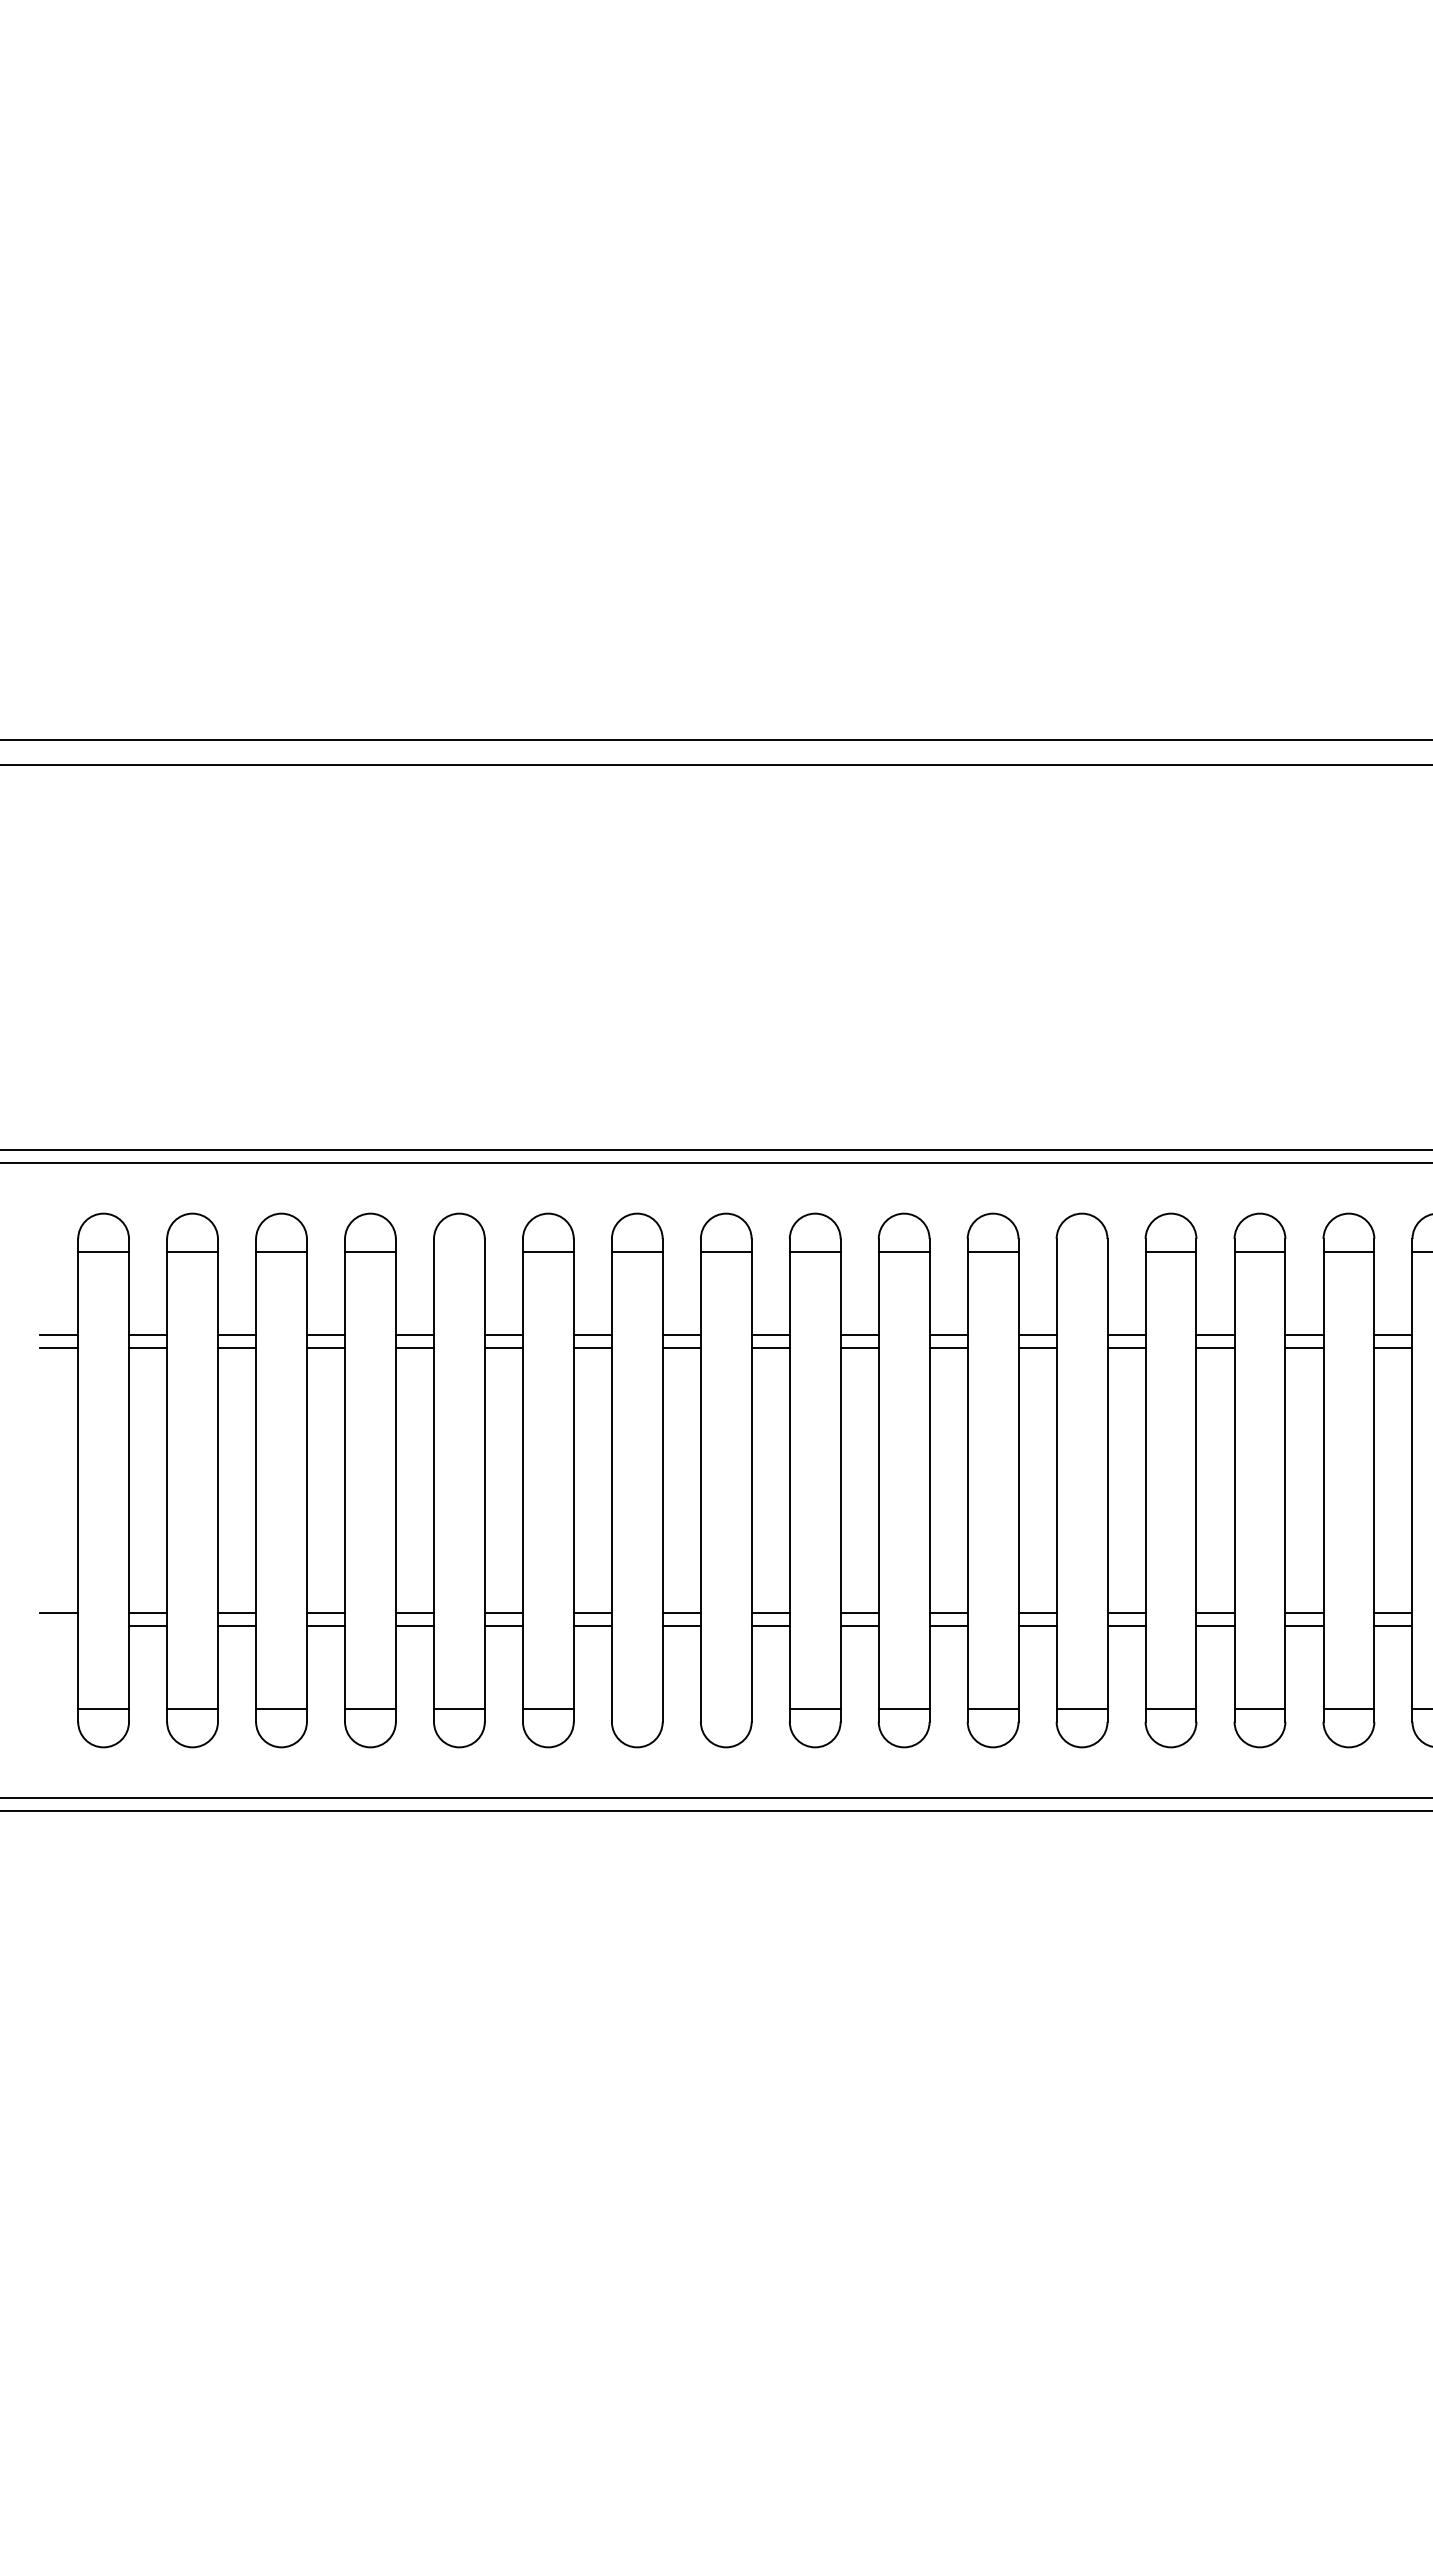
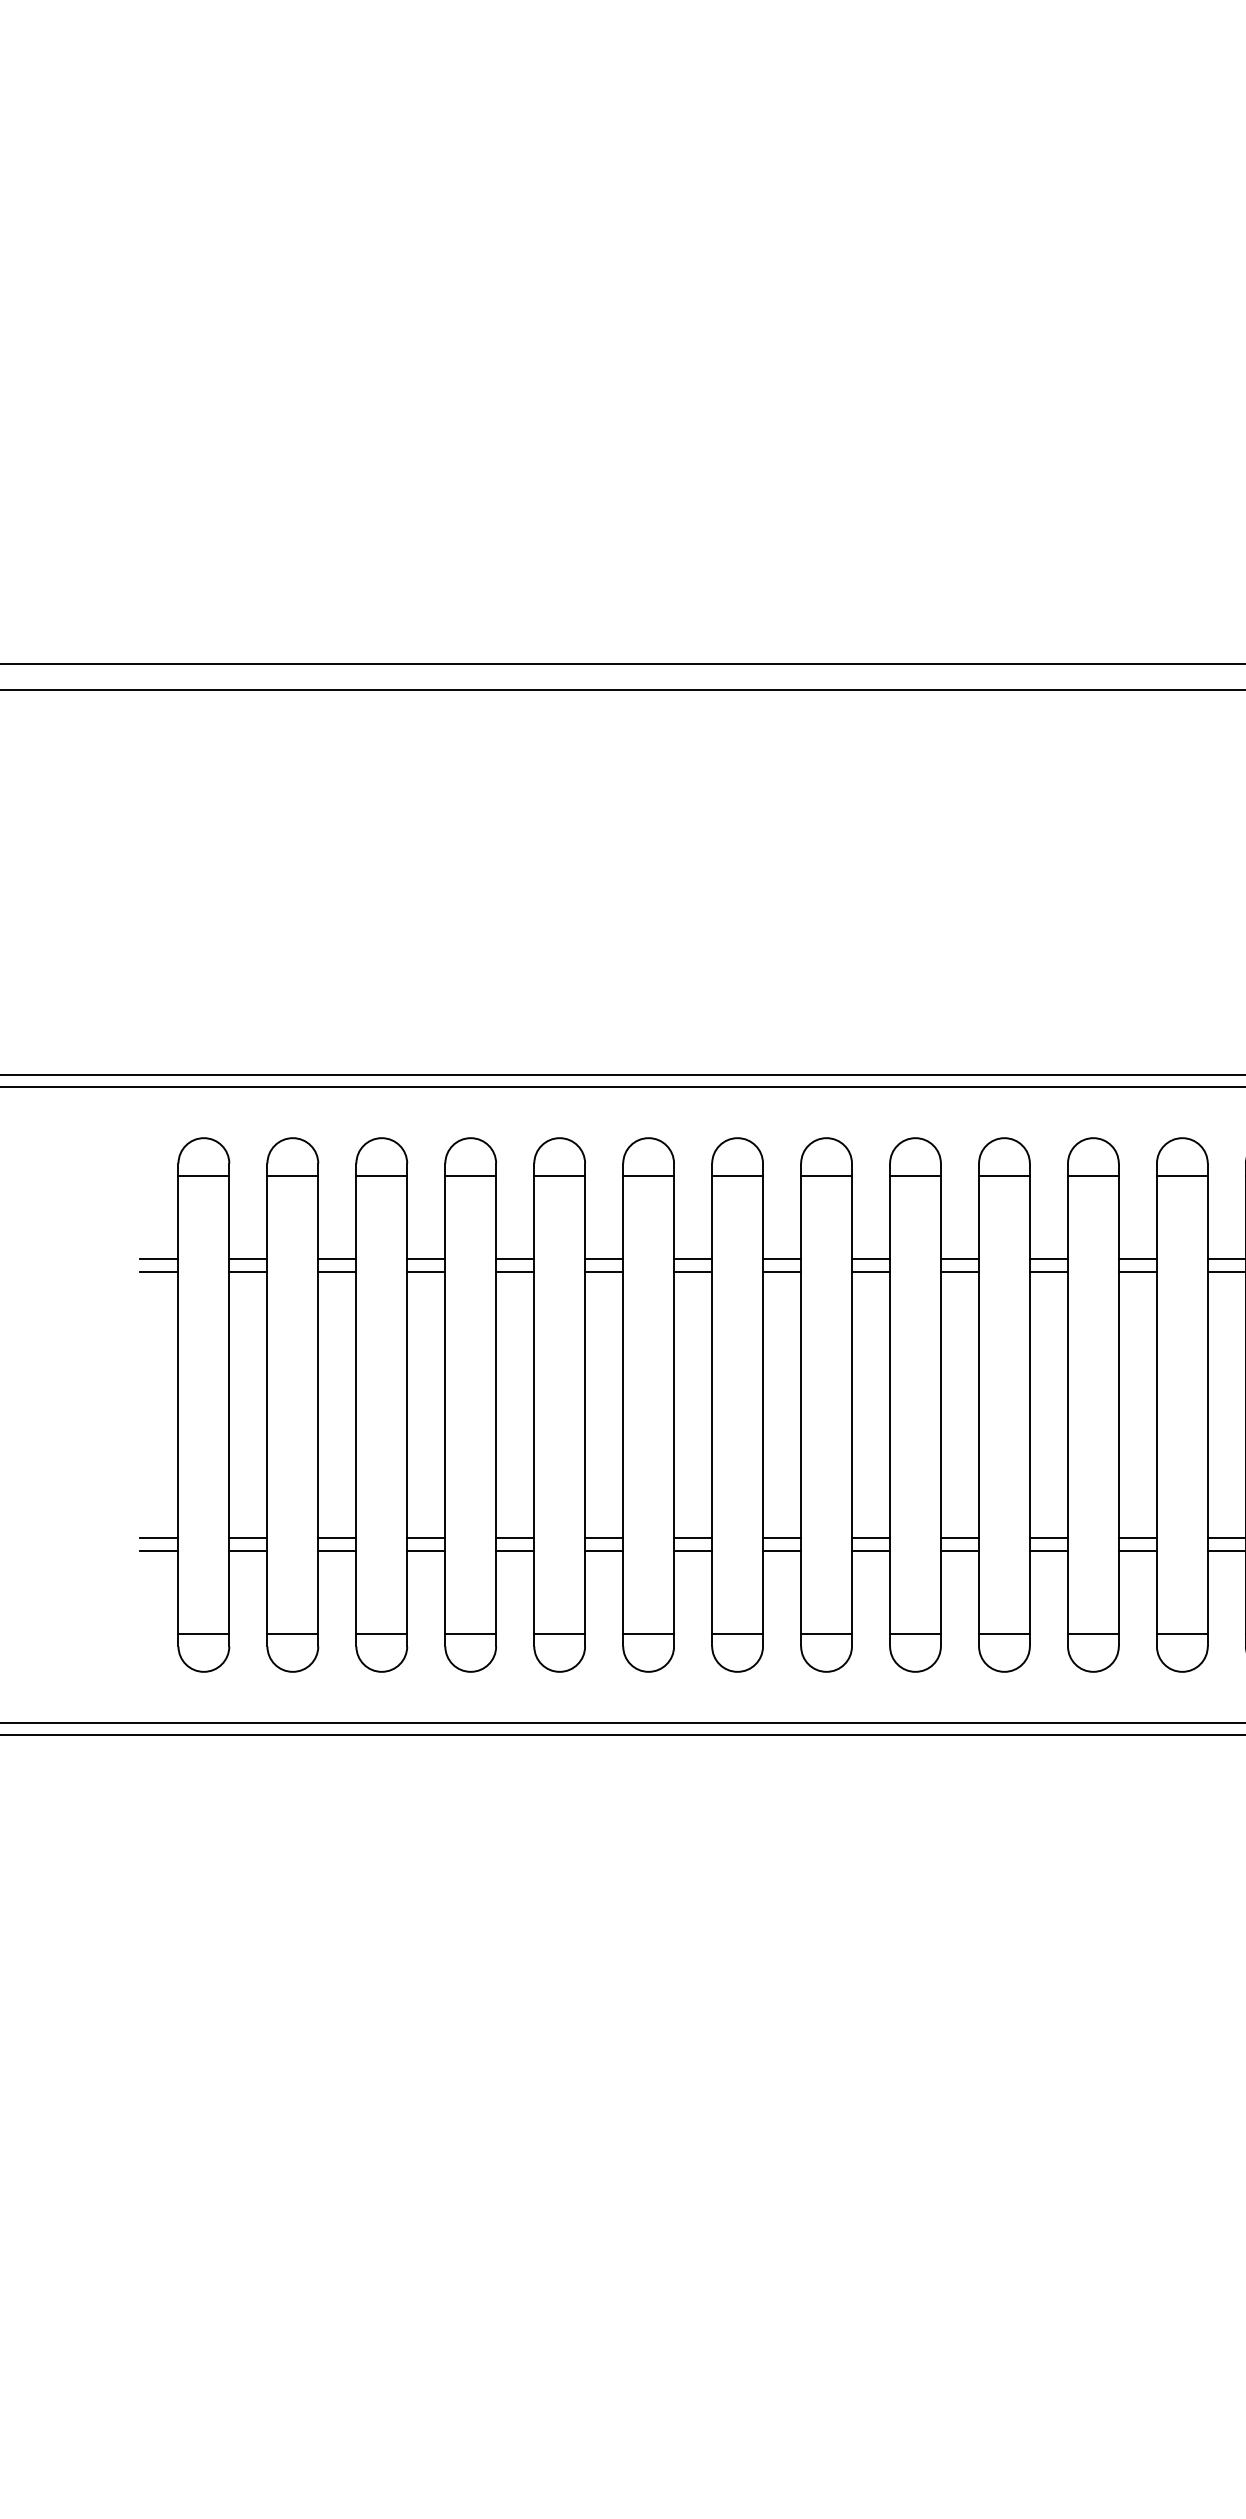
line: (459, 1251) -> (559, 1176), added
line: (1081, 1251) -> (1181, 1176), added
line: (59, 1626) -> (159, 1551), added
line: (636, 1709) -> (736, 1634), added
line: (725, 1709) -> (825, 1634), added

